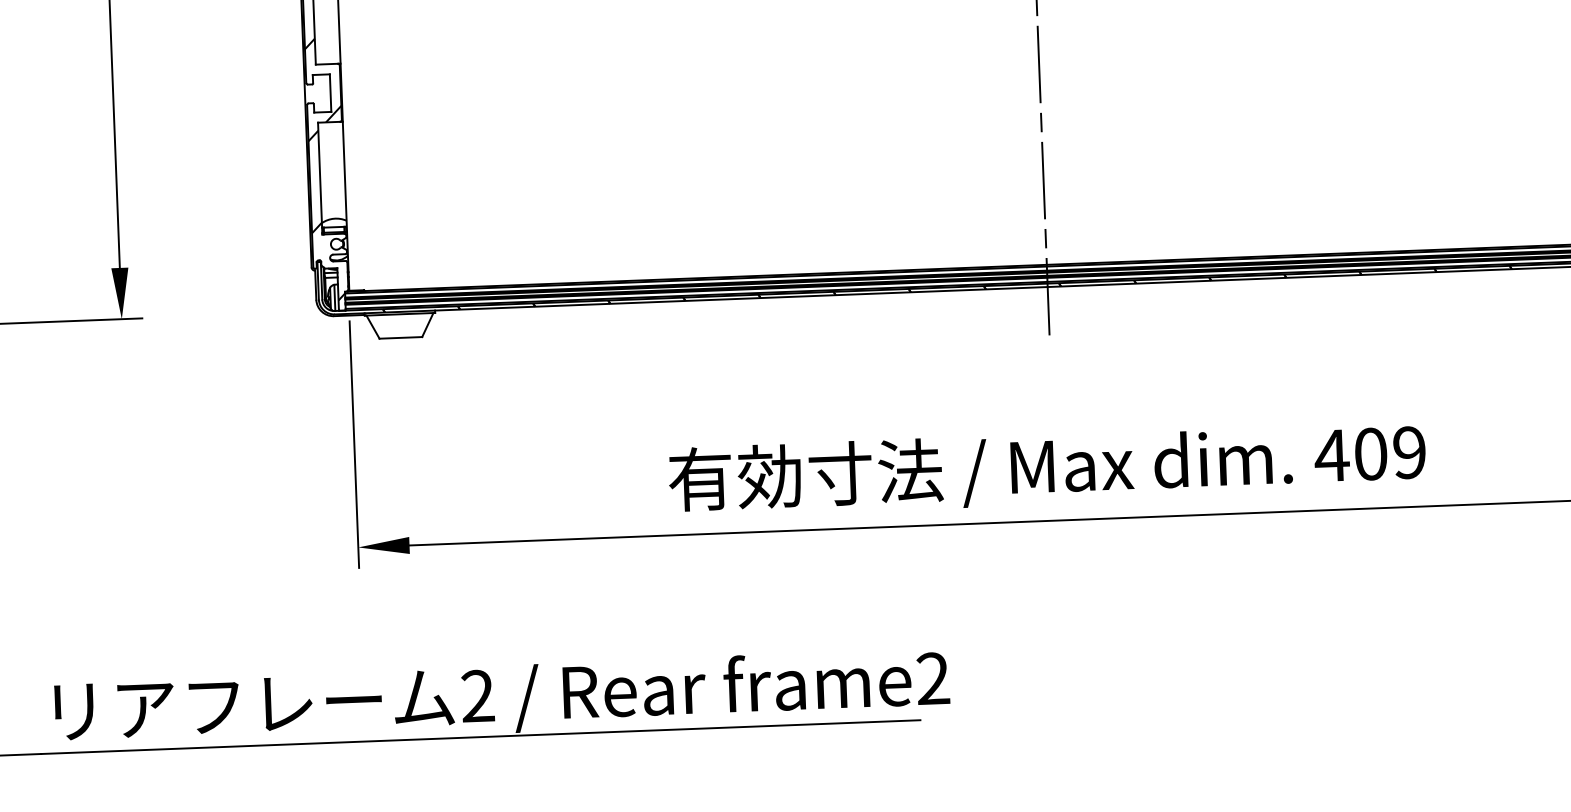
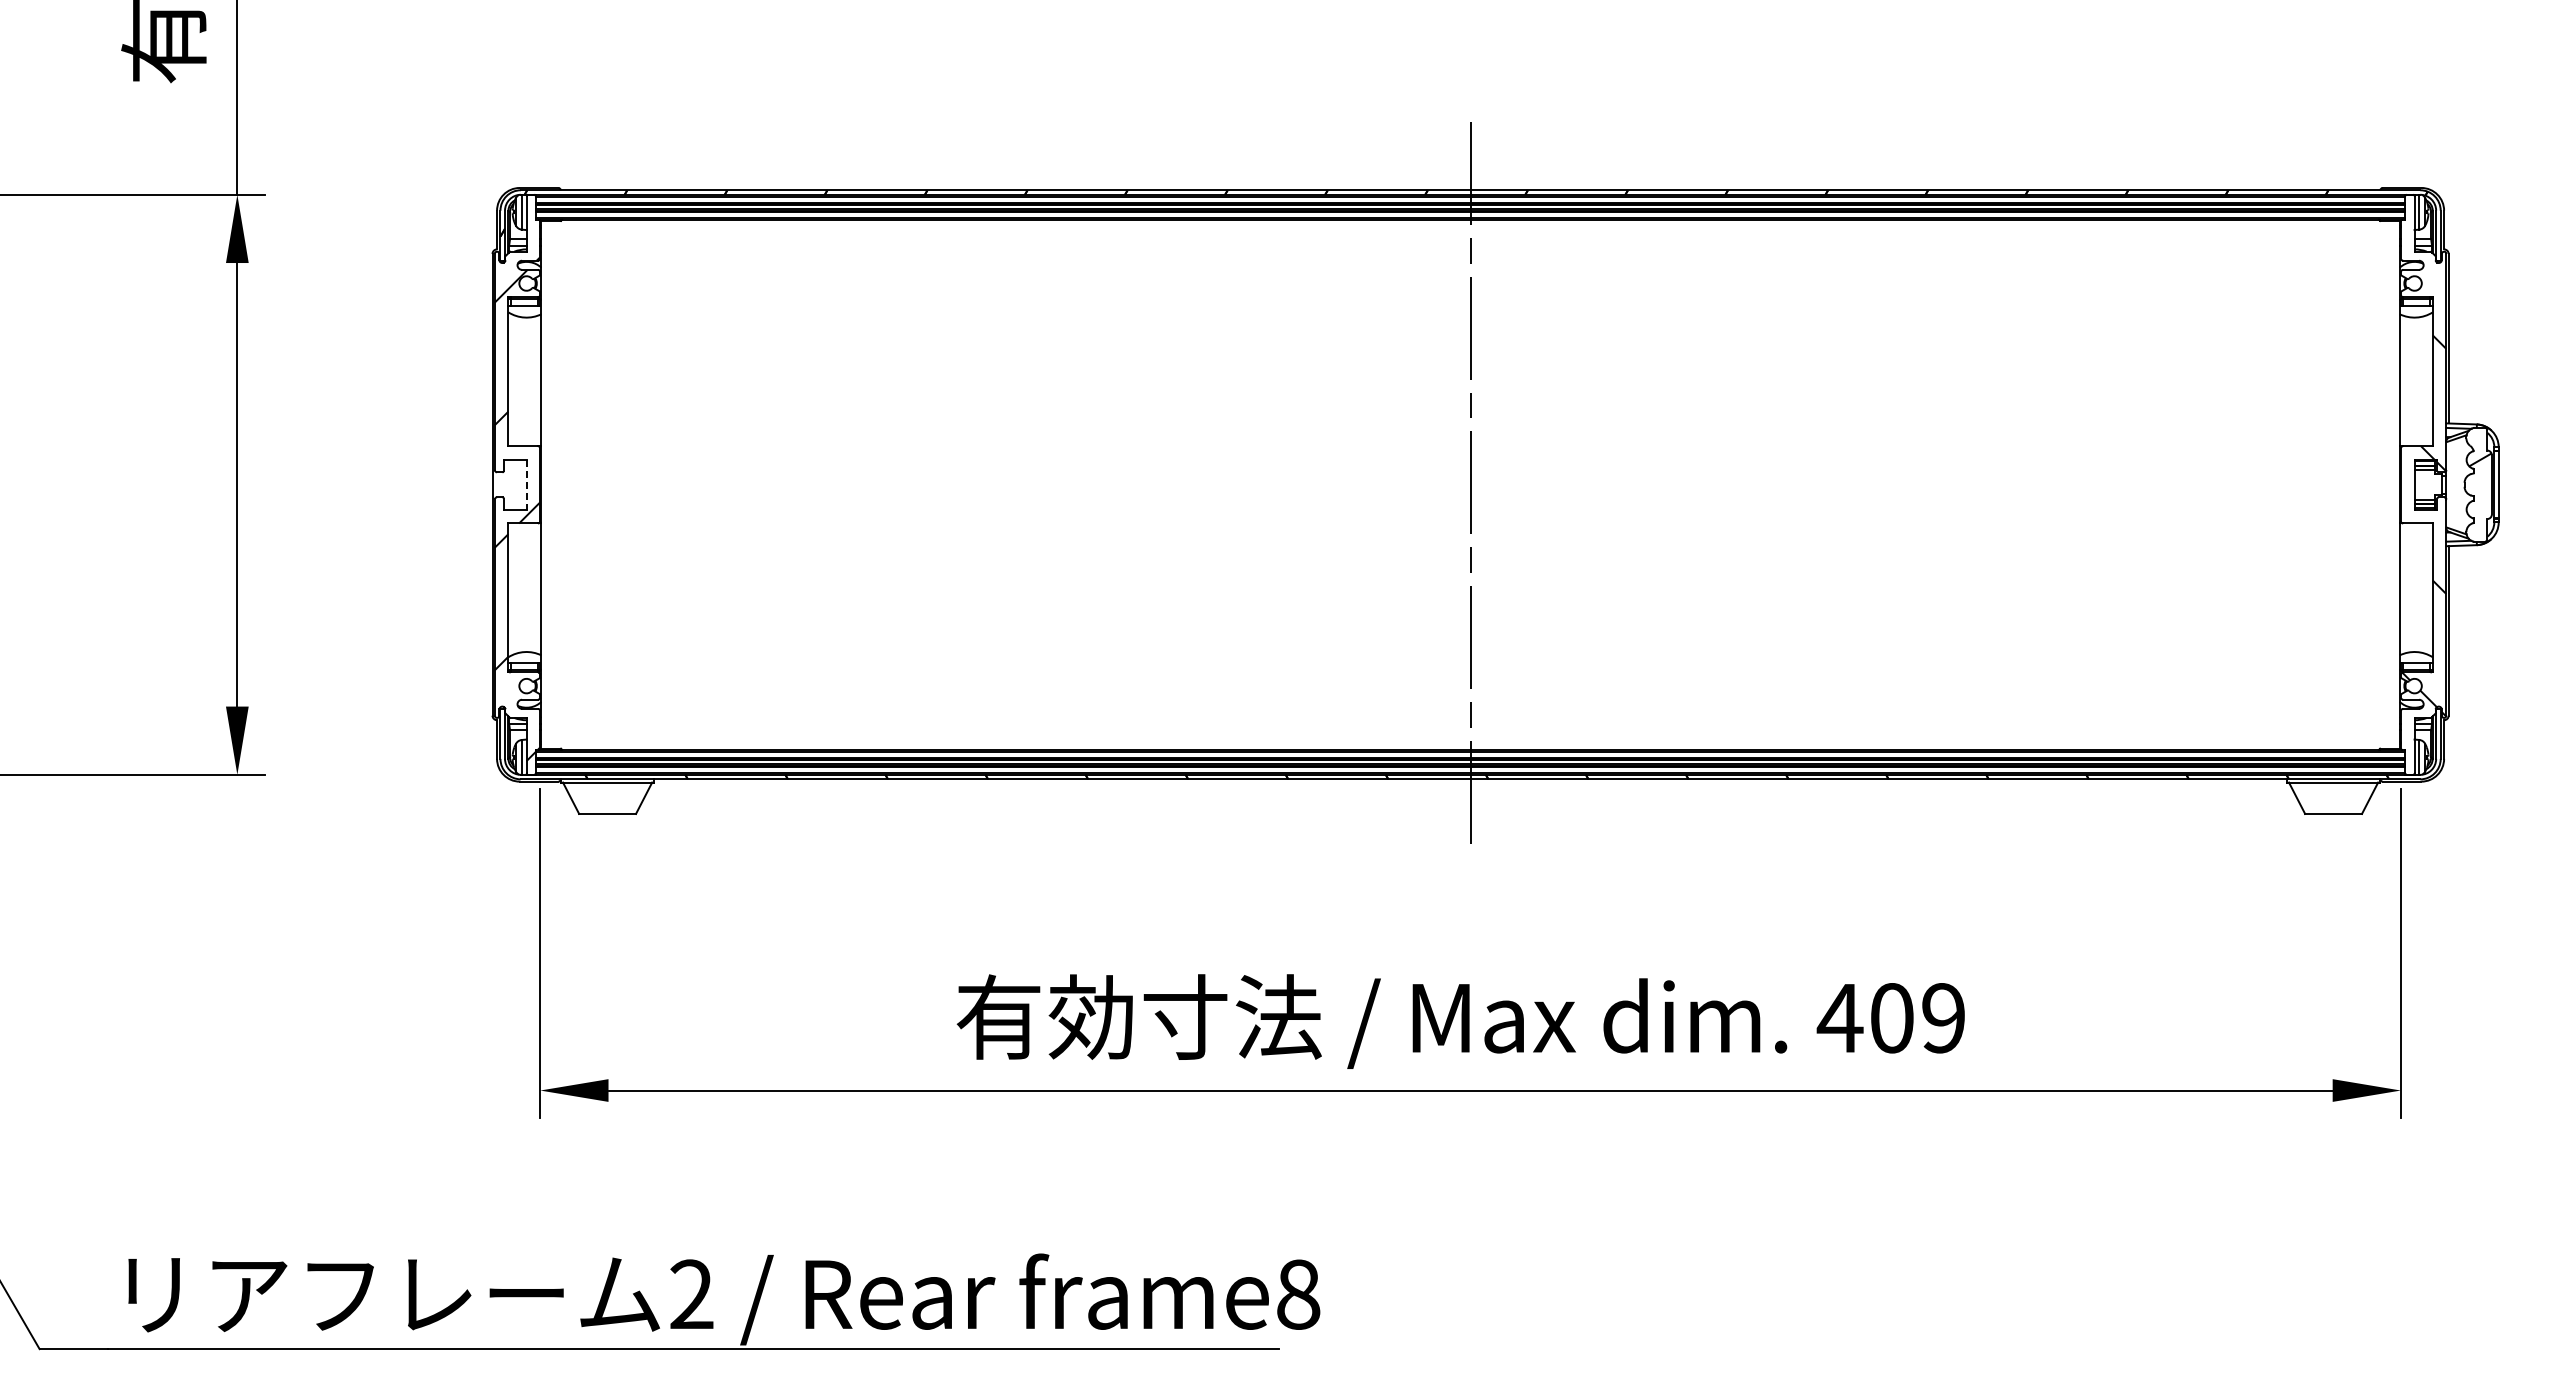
line: (330, 93) -> (526, 485), solid -> dashed
text: (933, 678) -> (1298, 1294), frame2 -> frame8

